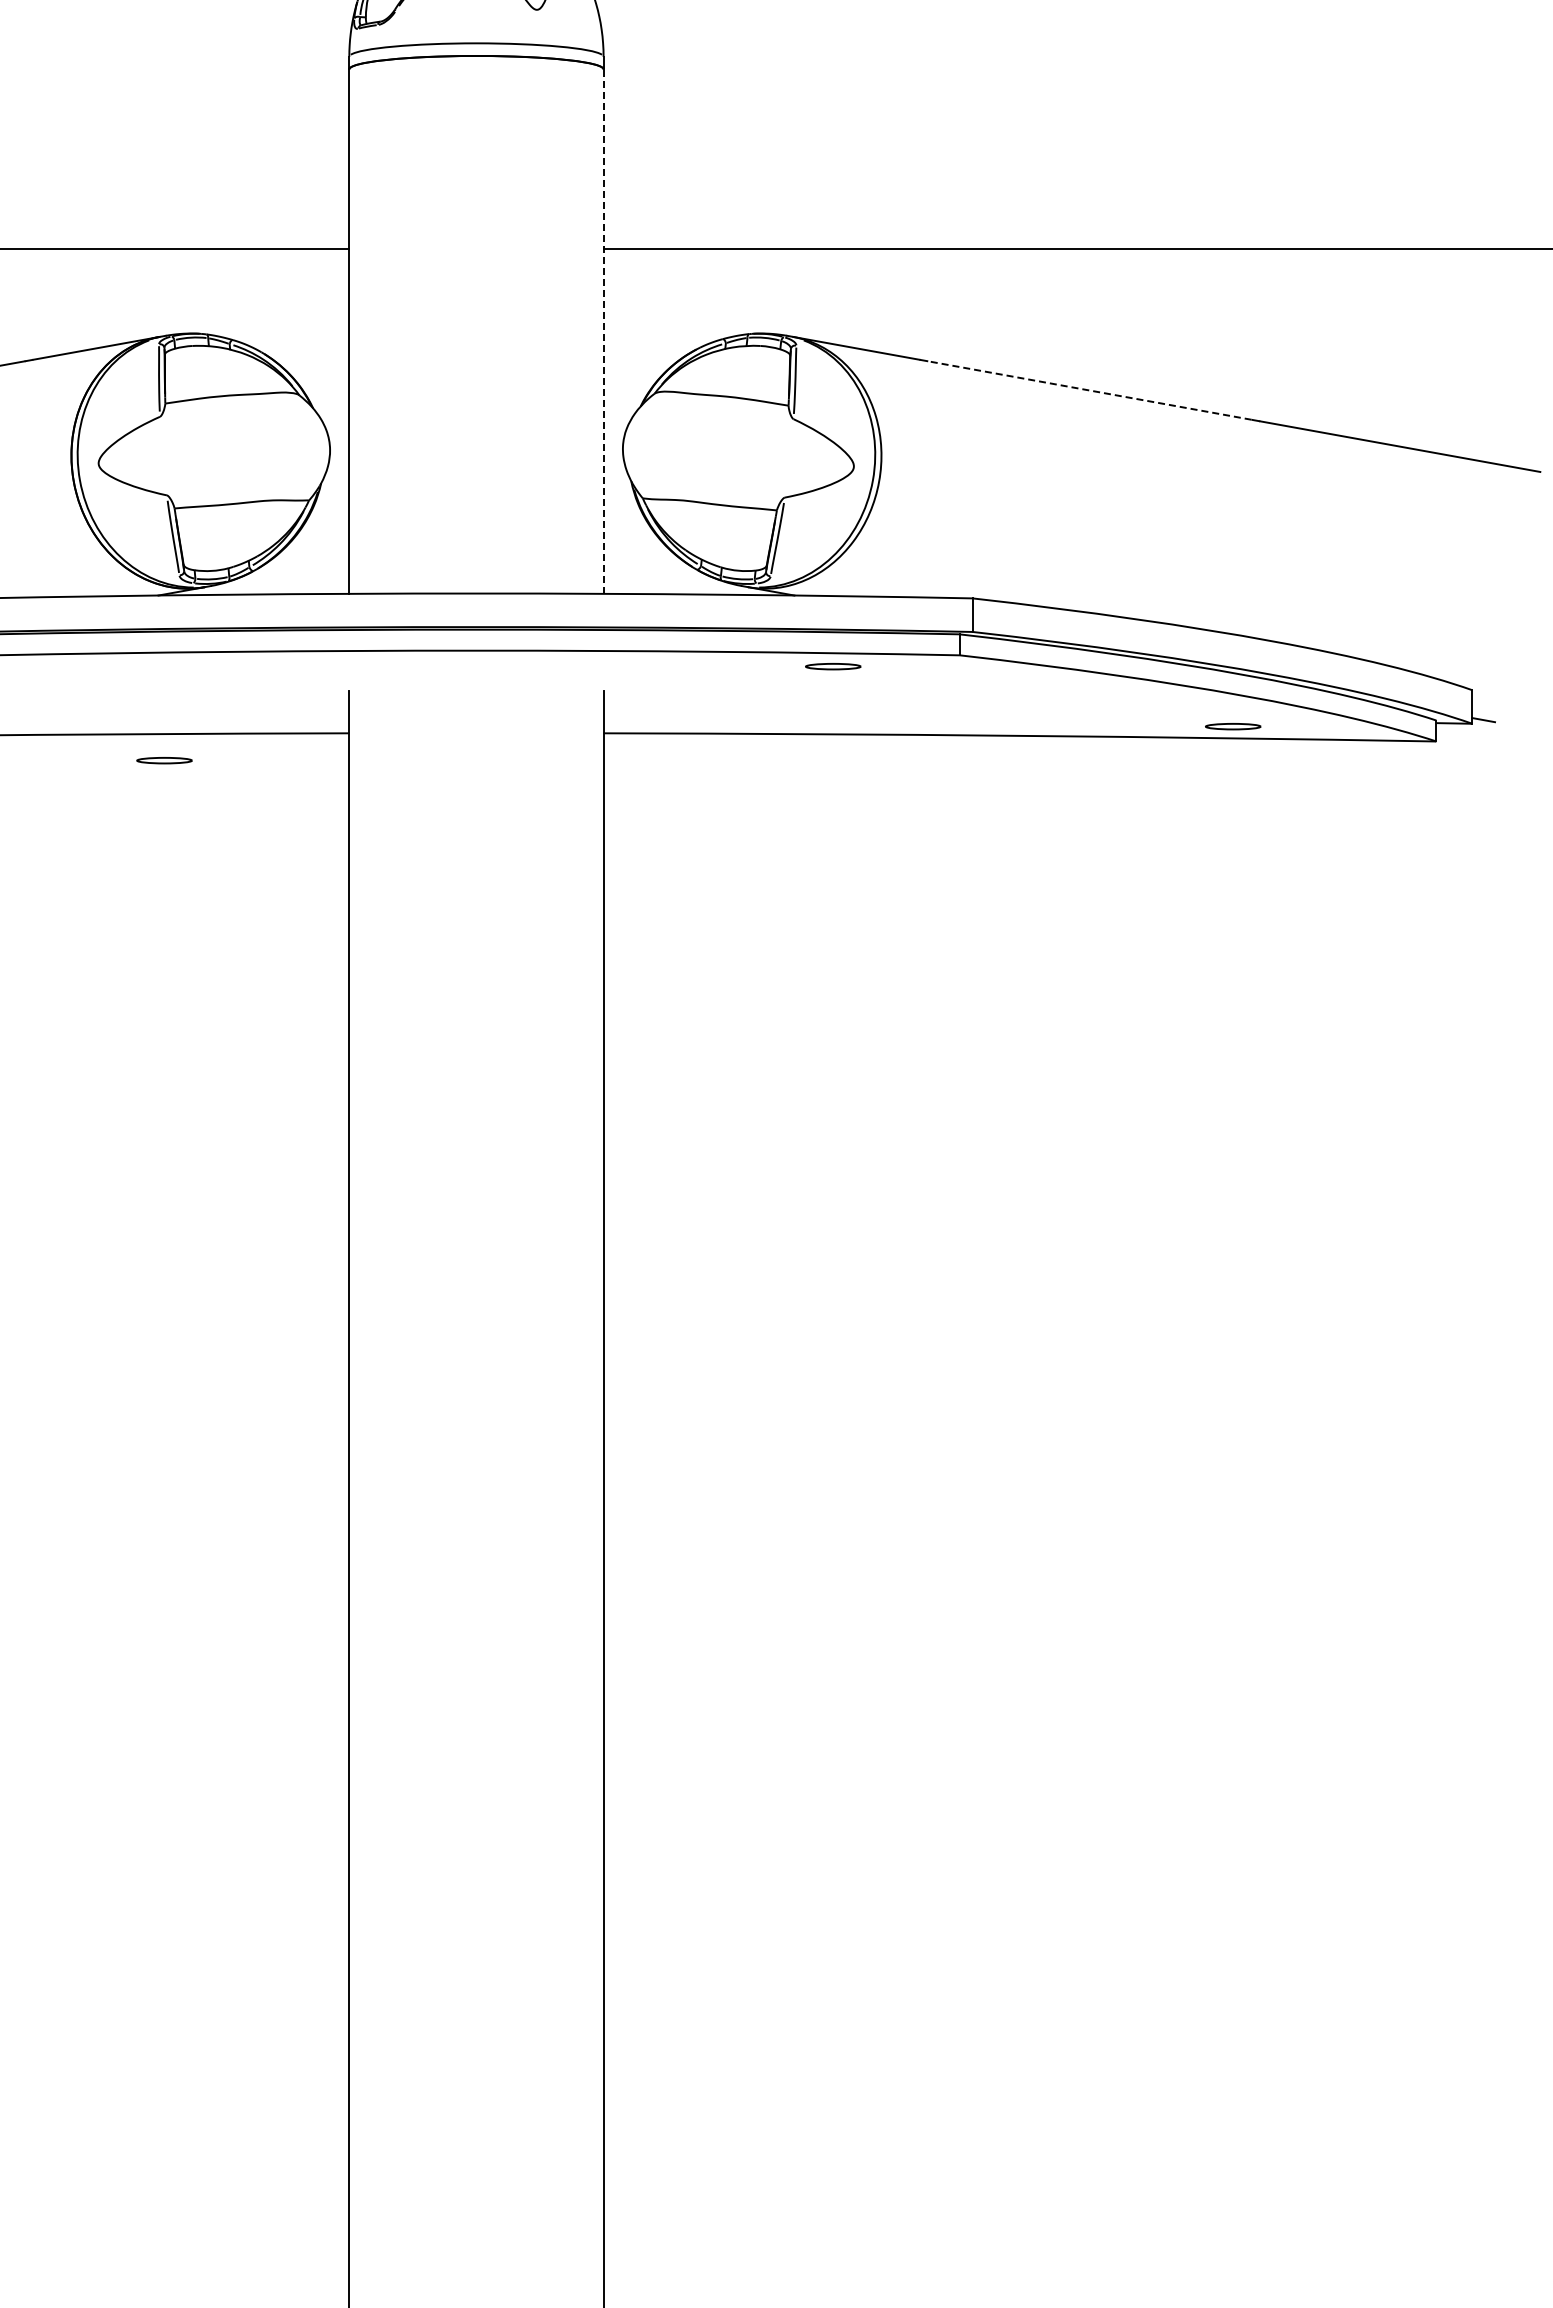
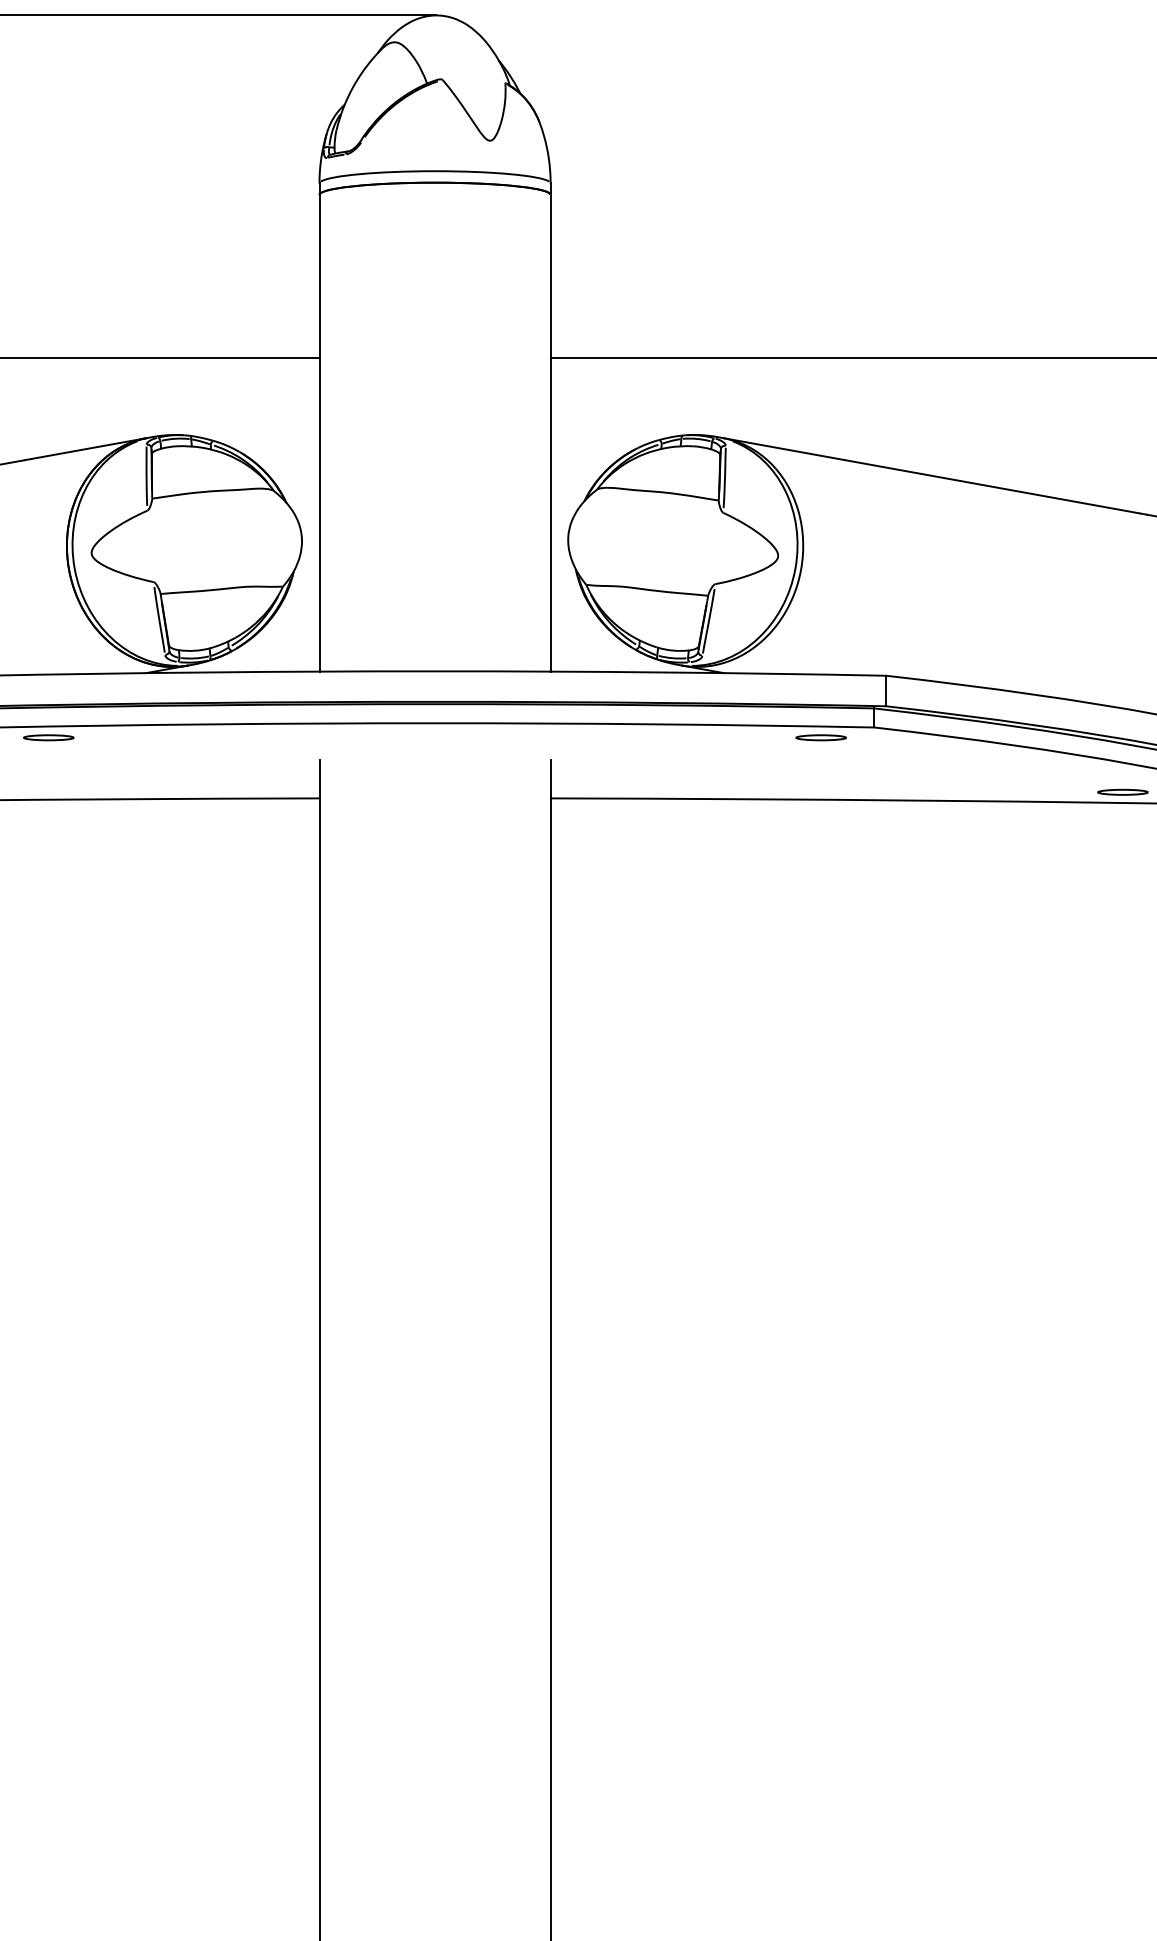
line: (603, 331) -> (550, 433), dashed -> solid
line: (1089, 390) -> (992, 486), dashed -> solid
part: (833, 666) -> (821, 737), moved
part: (164, 760) -> (48, 737), moved

